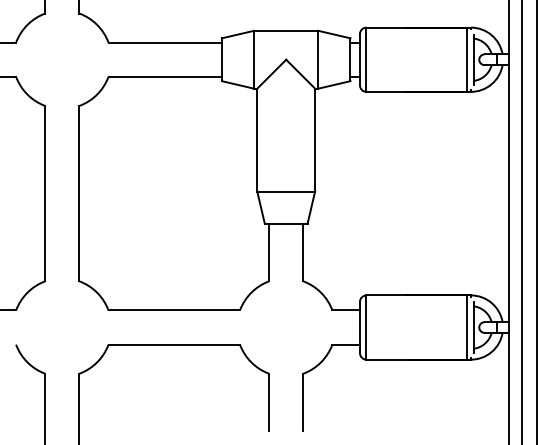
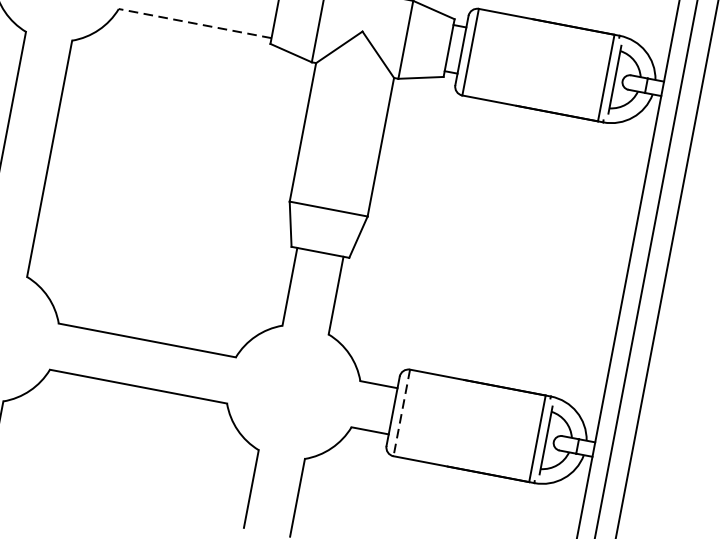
line: (165, 76) -> (195, 23), solid -> dashed
line: (366, 328) -> (401, 414), solid -> dashed

